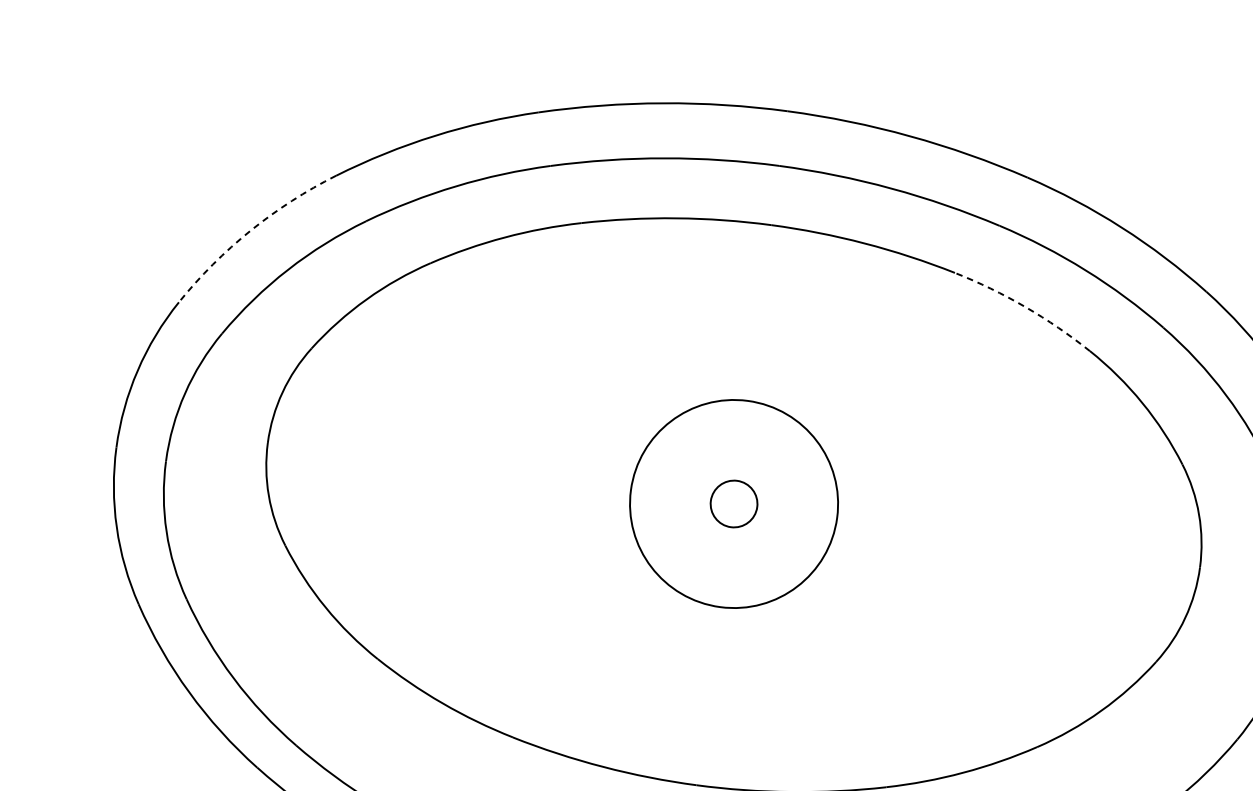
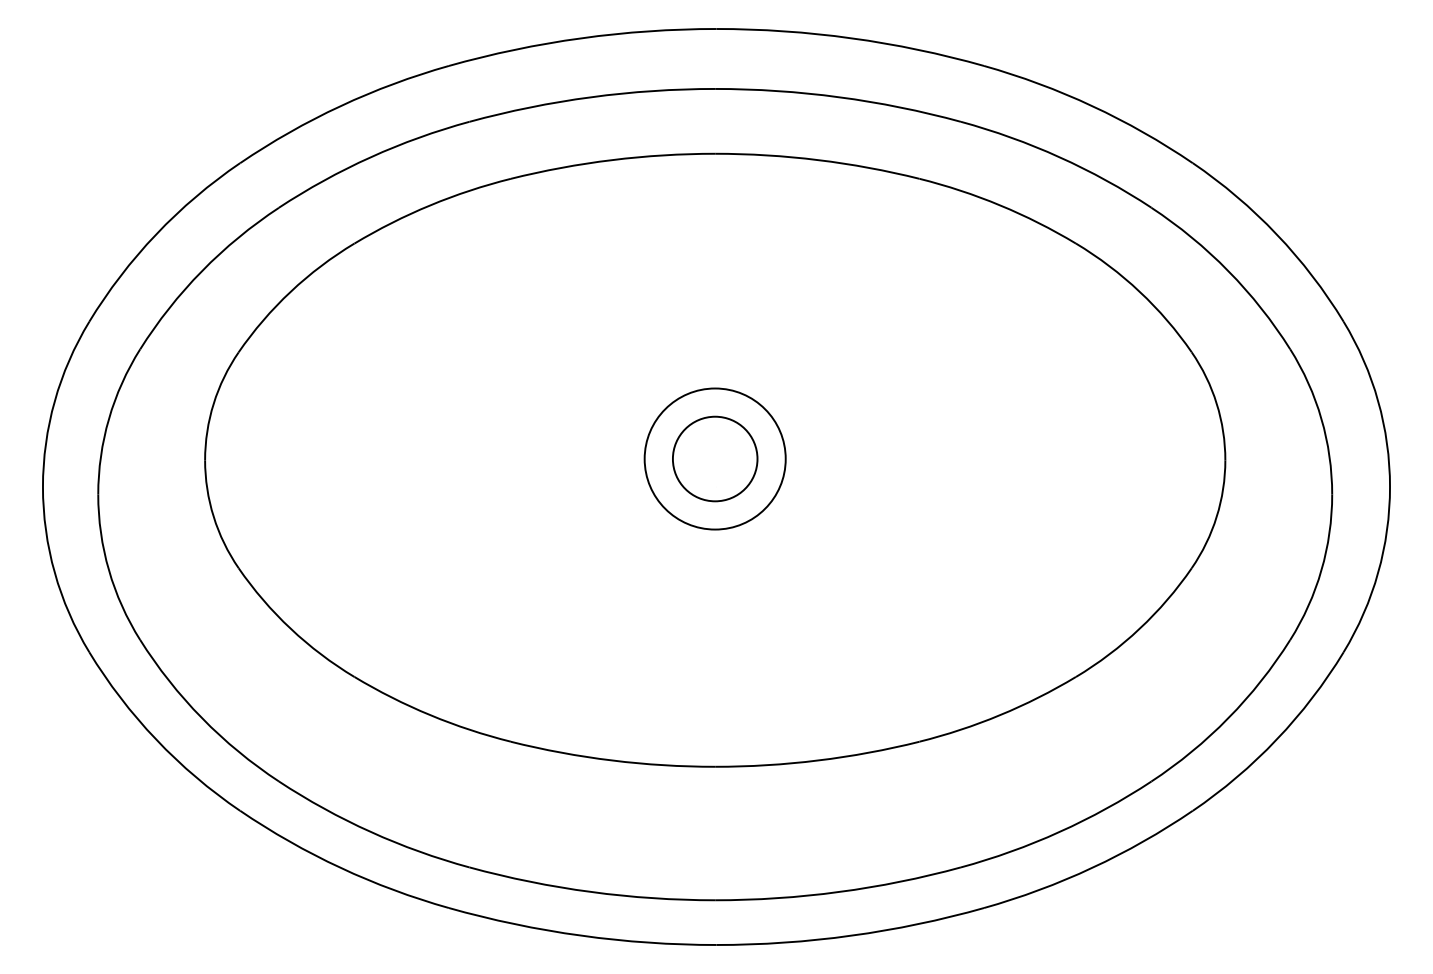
arc: (250, 230) -> (156, 234), dashed -> solid
arc: (1025, 307) -> (1000, 205), dashed -> solid
circle: (733, 503) -> (714, 458), size x0.62
circle: (733, 503) -> (714, 458), size x1.67

